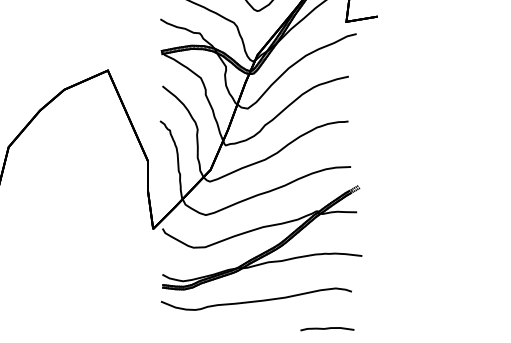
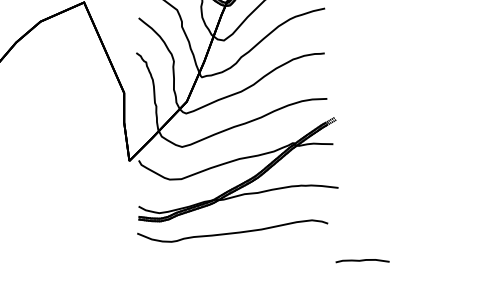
curve: (327, 329) -> (362, 261), moved

